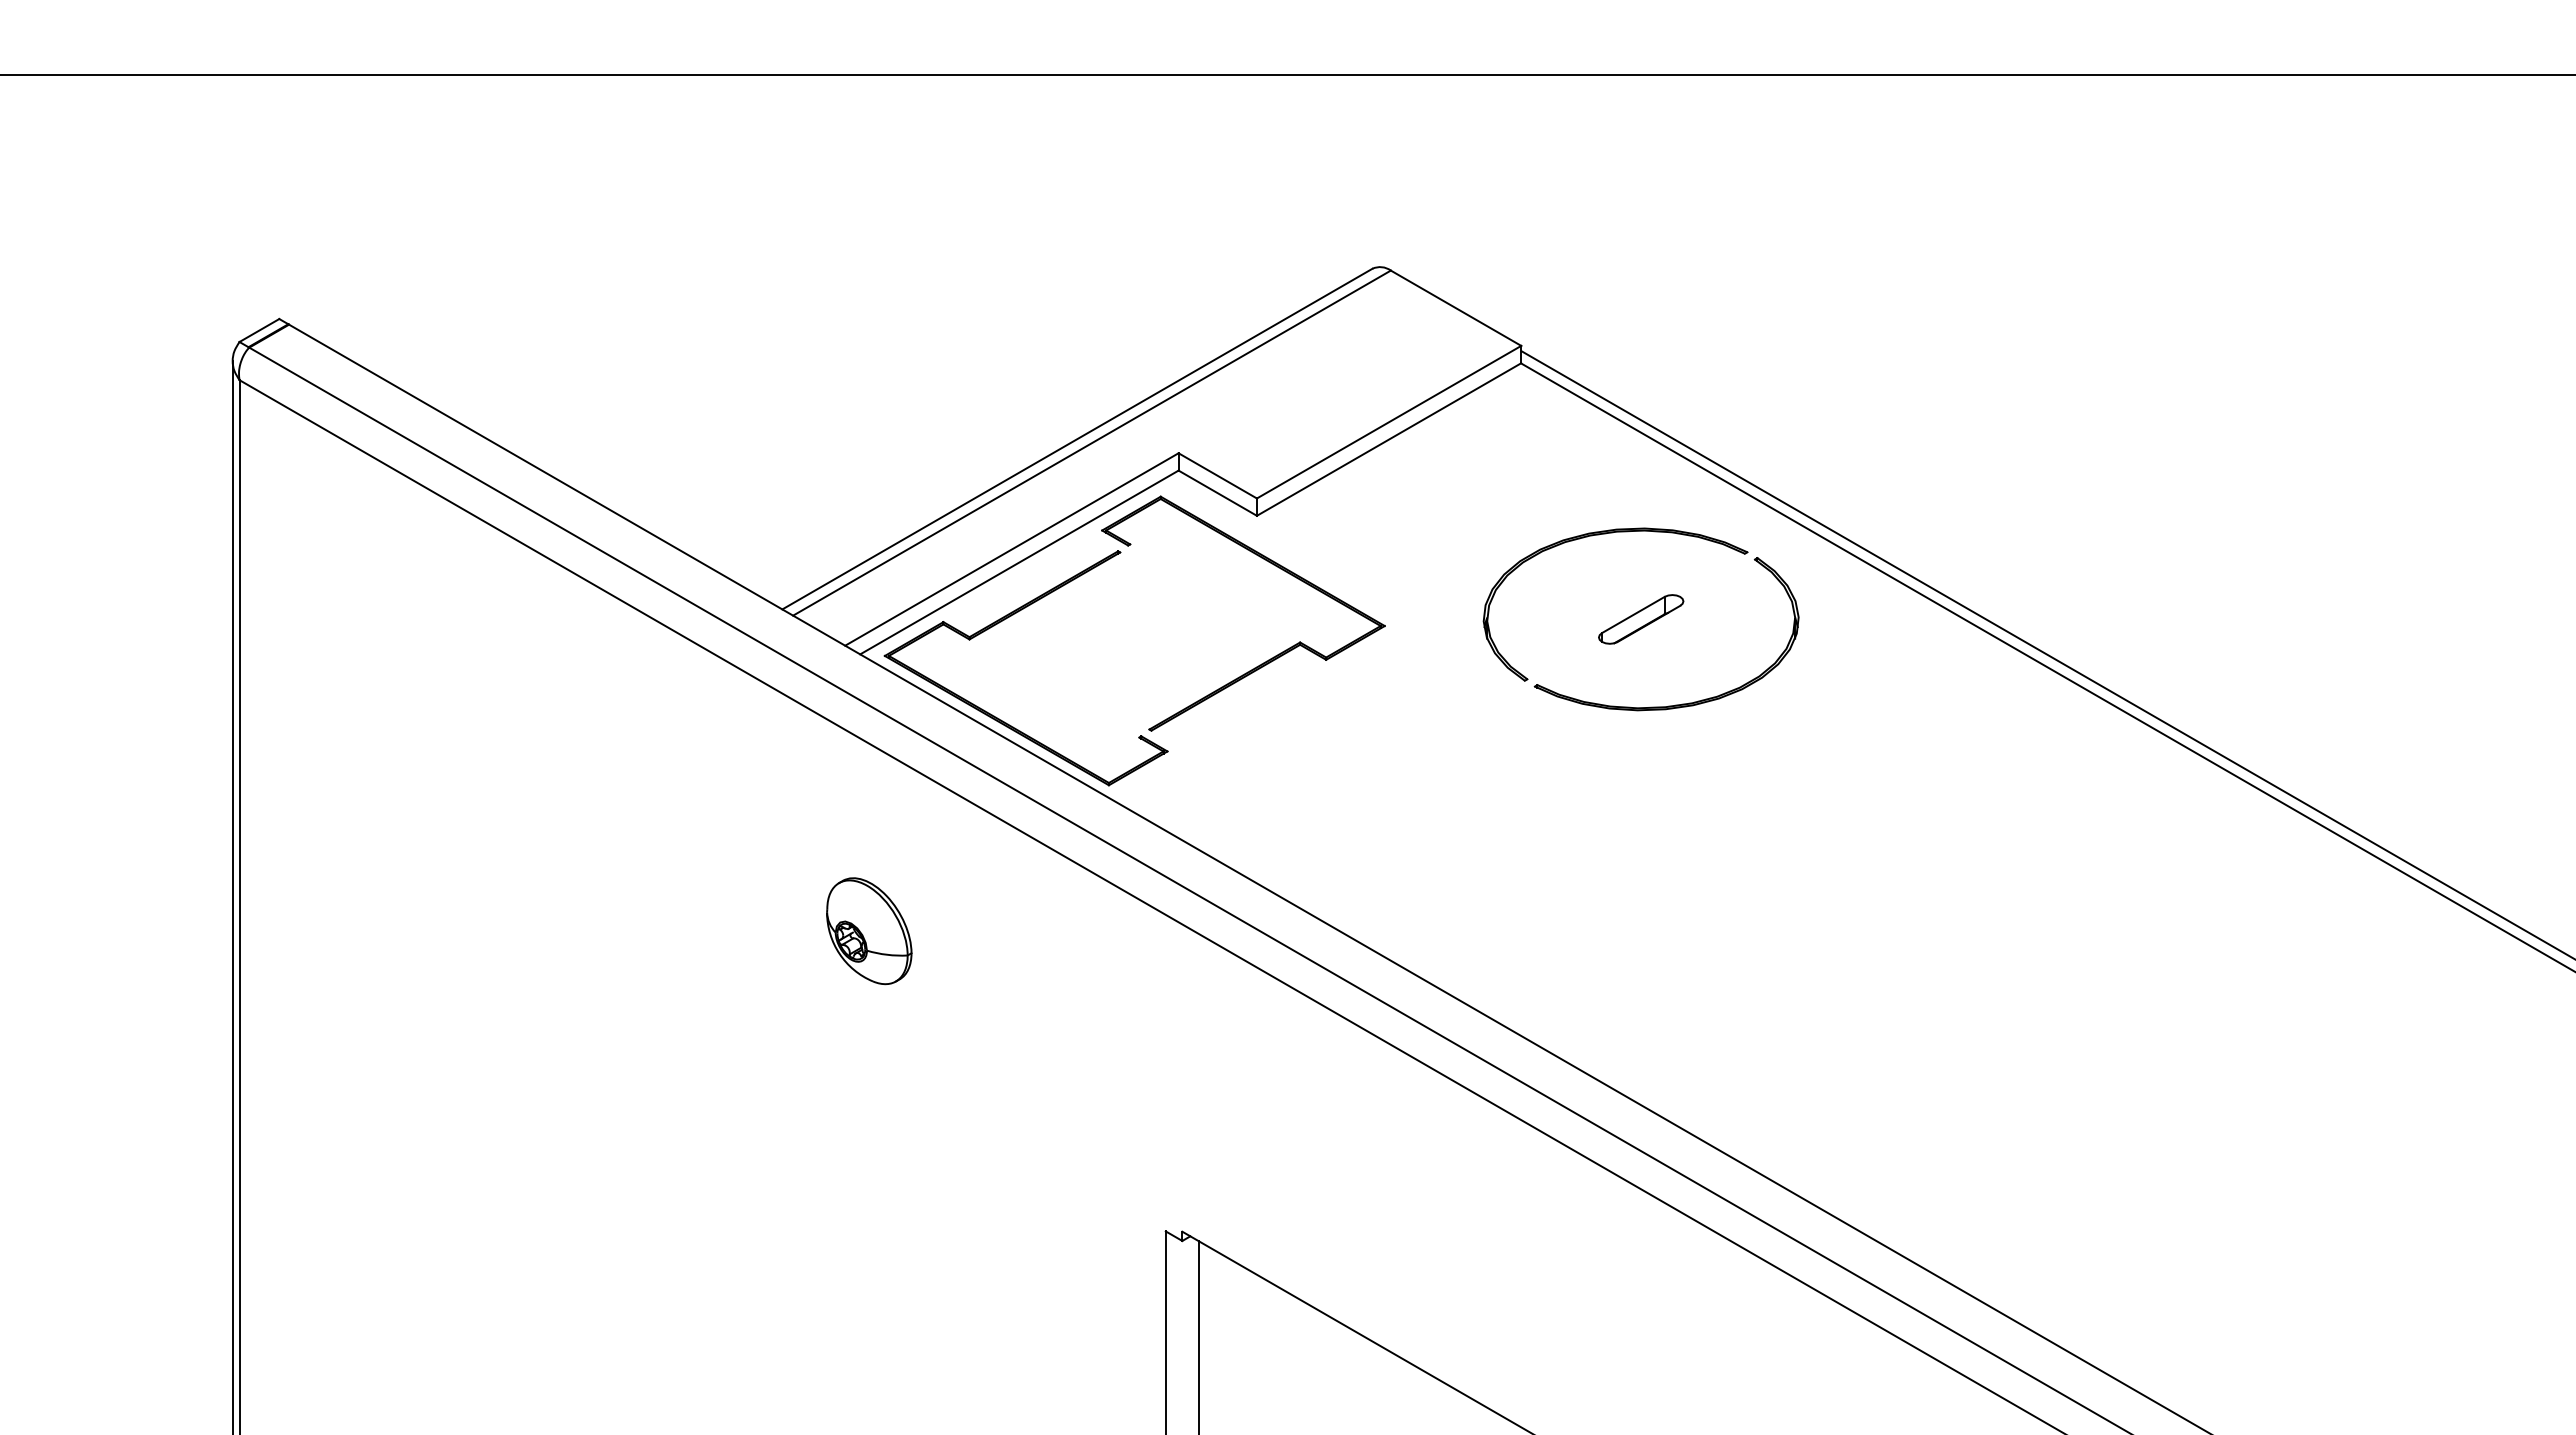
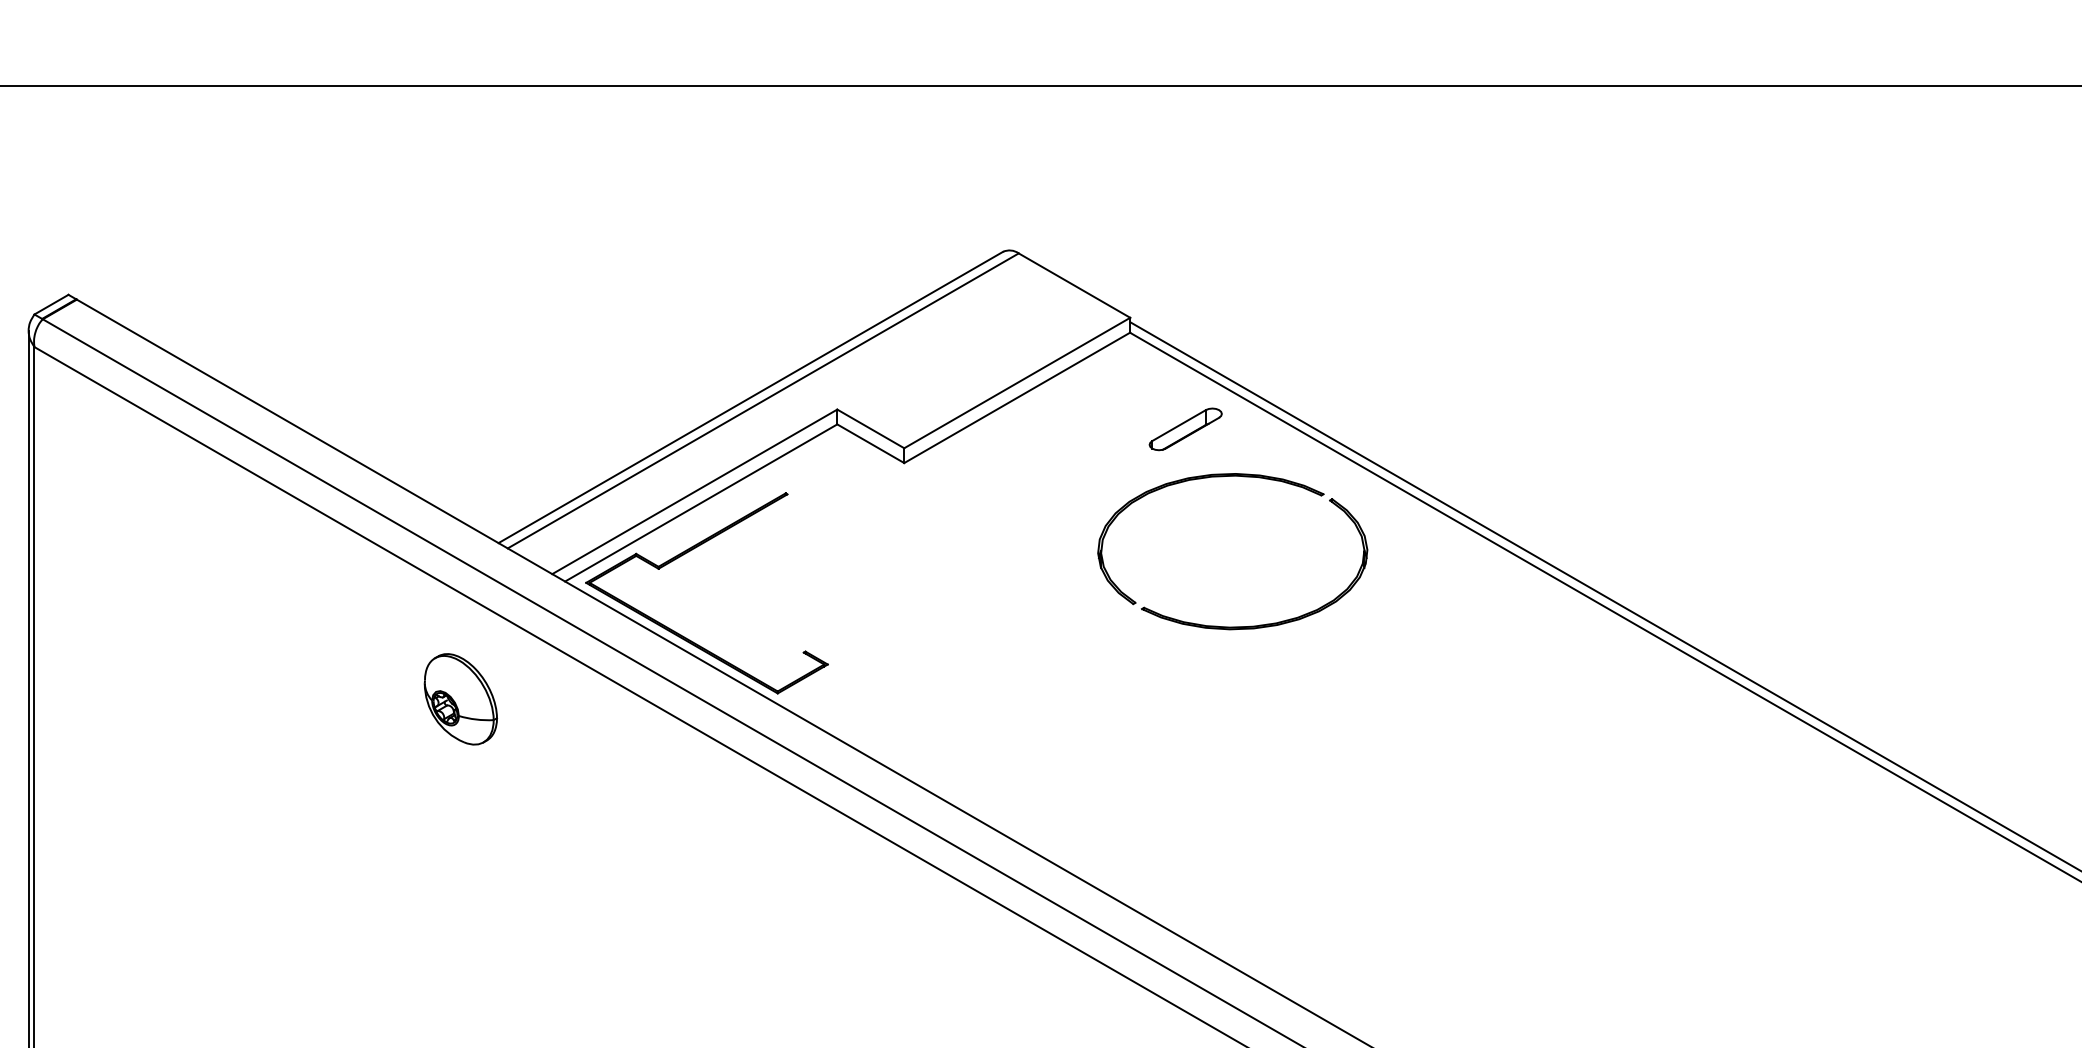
part: (1641, 619) -> (1186, 429), moved
part: (1266, 660) -> (912, 586), removed
part: (869, 931) -> (461, 699), moved

